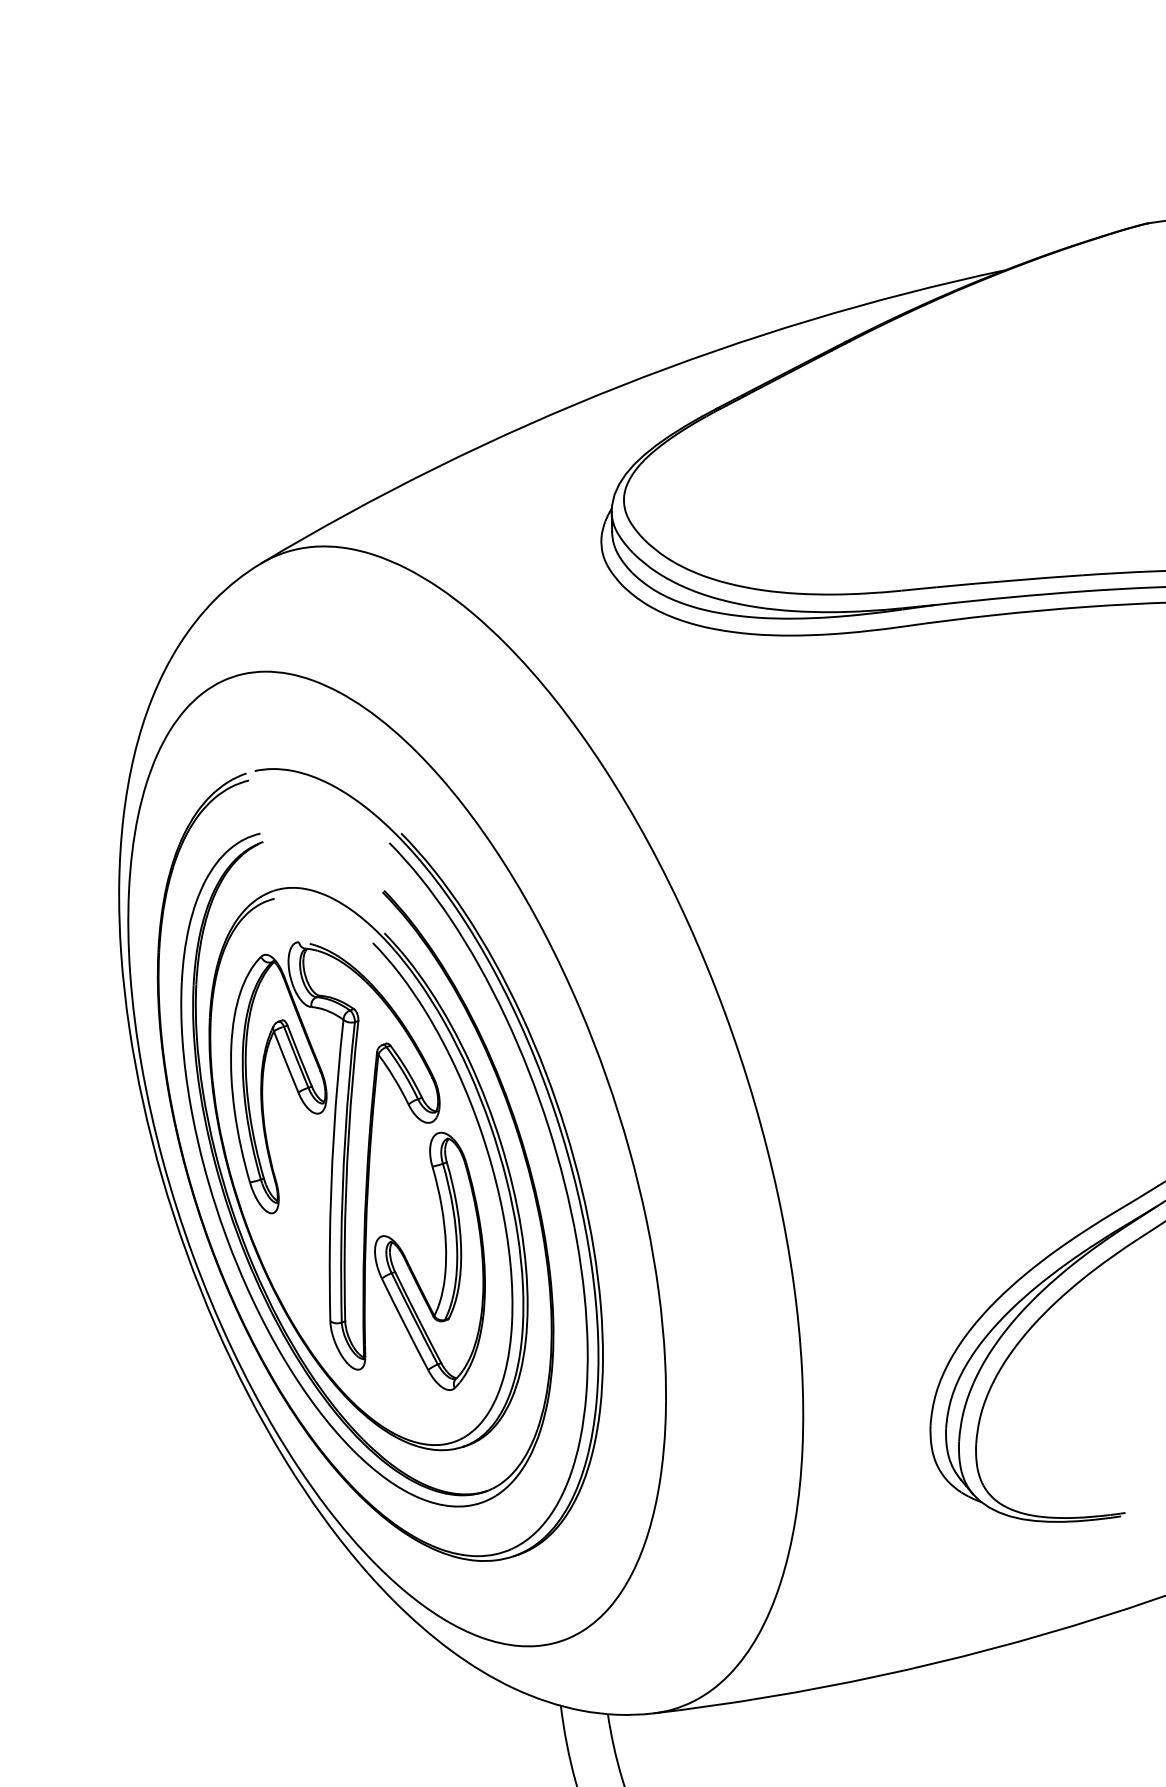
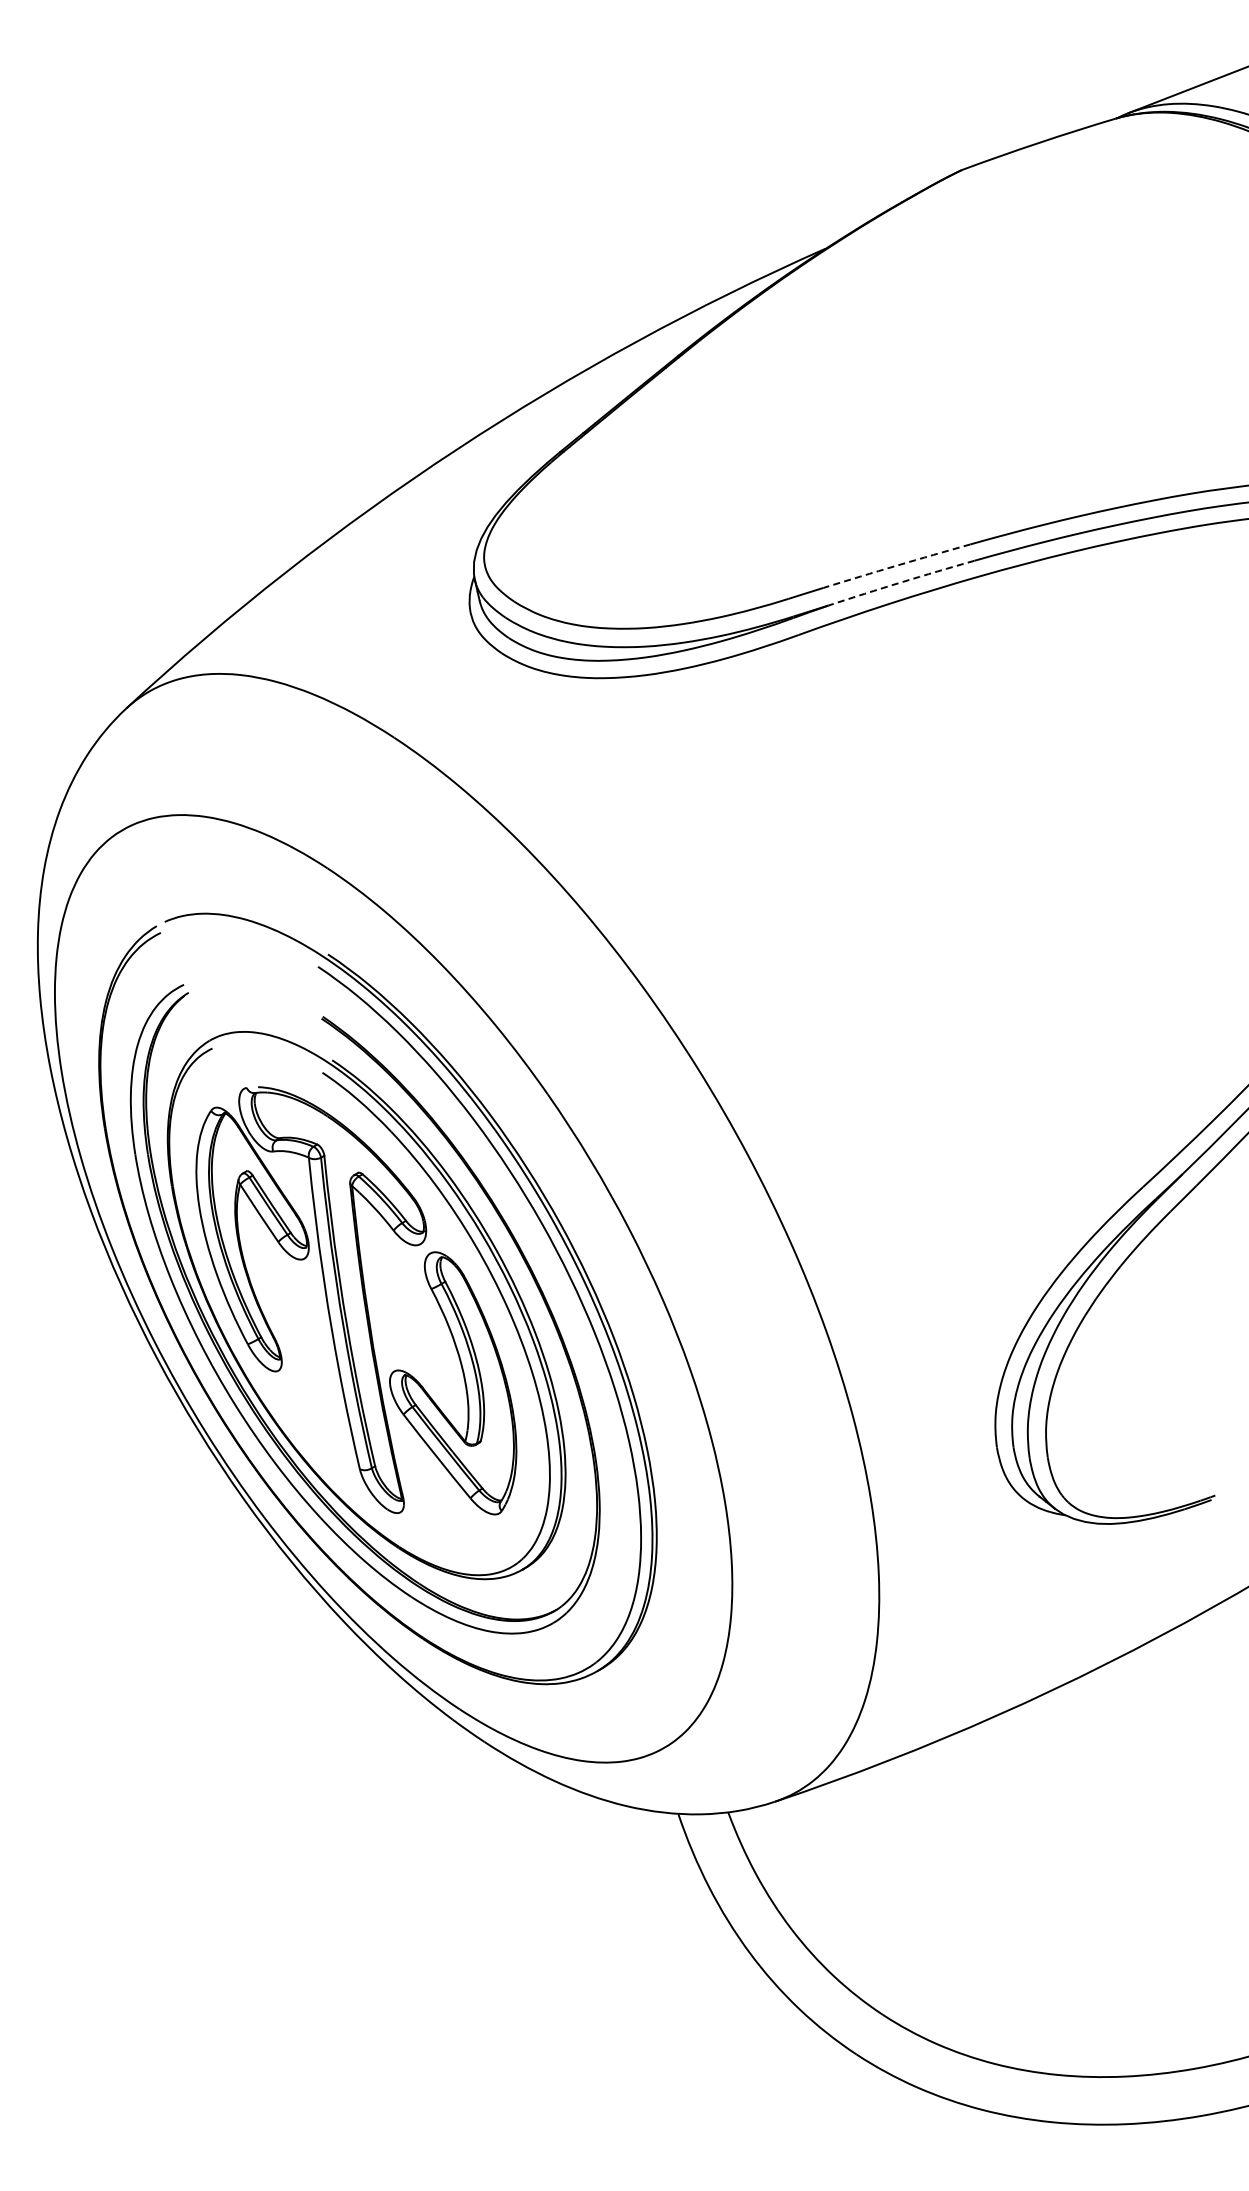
arc: (1008, 580) -> (896, 565), solid -> dashed
arc: (1010, 597) -> (901, 582), solid -> dashed

